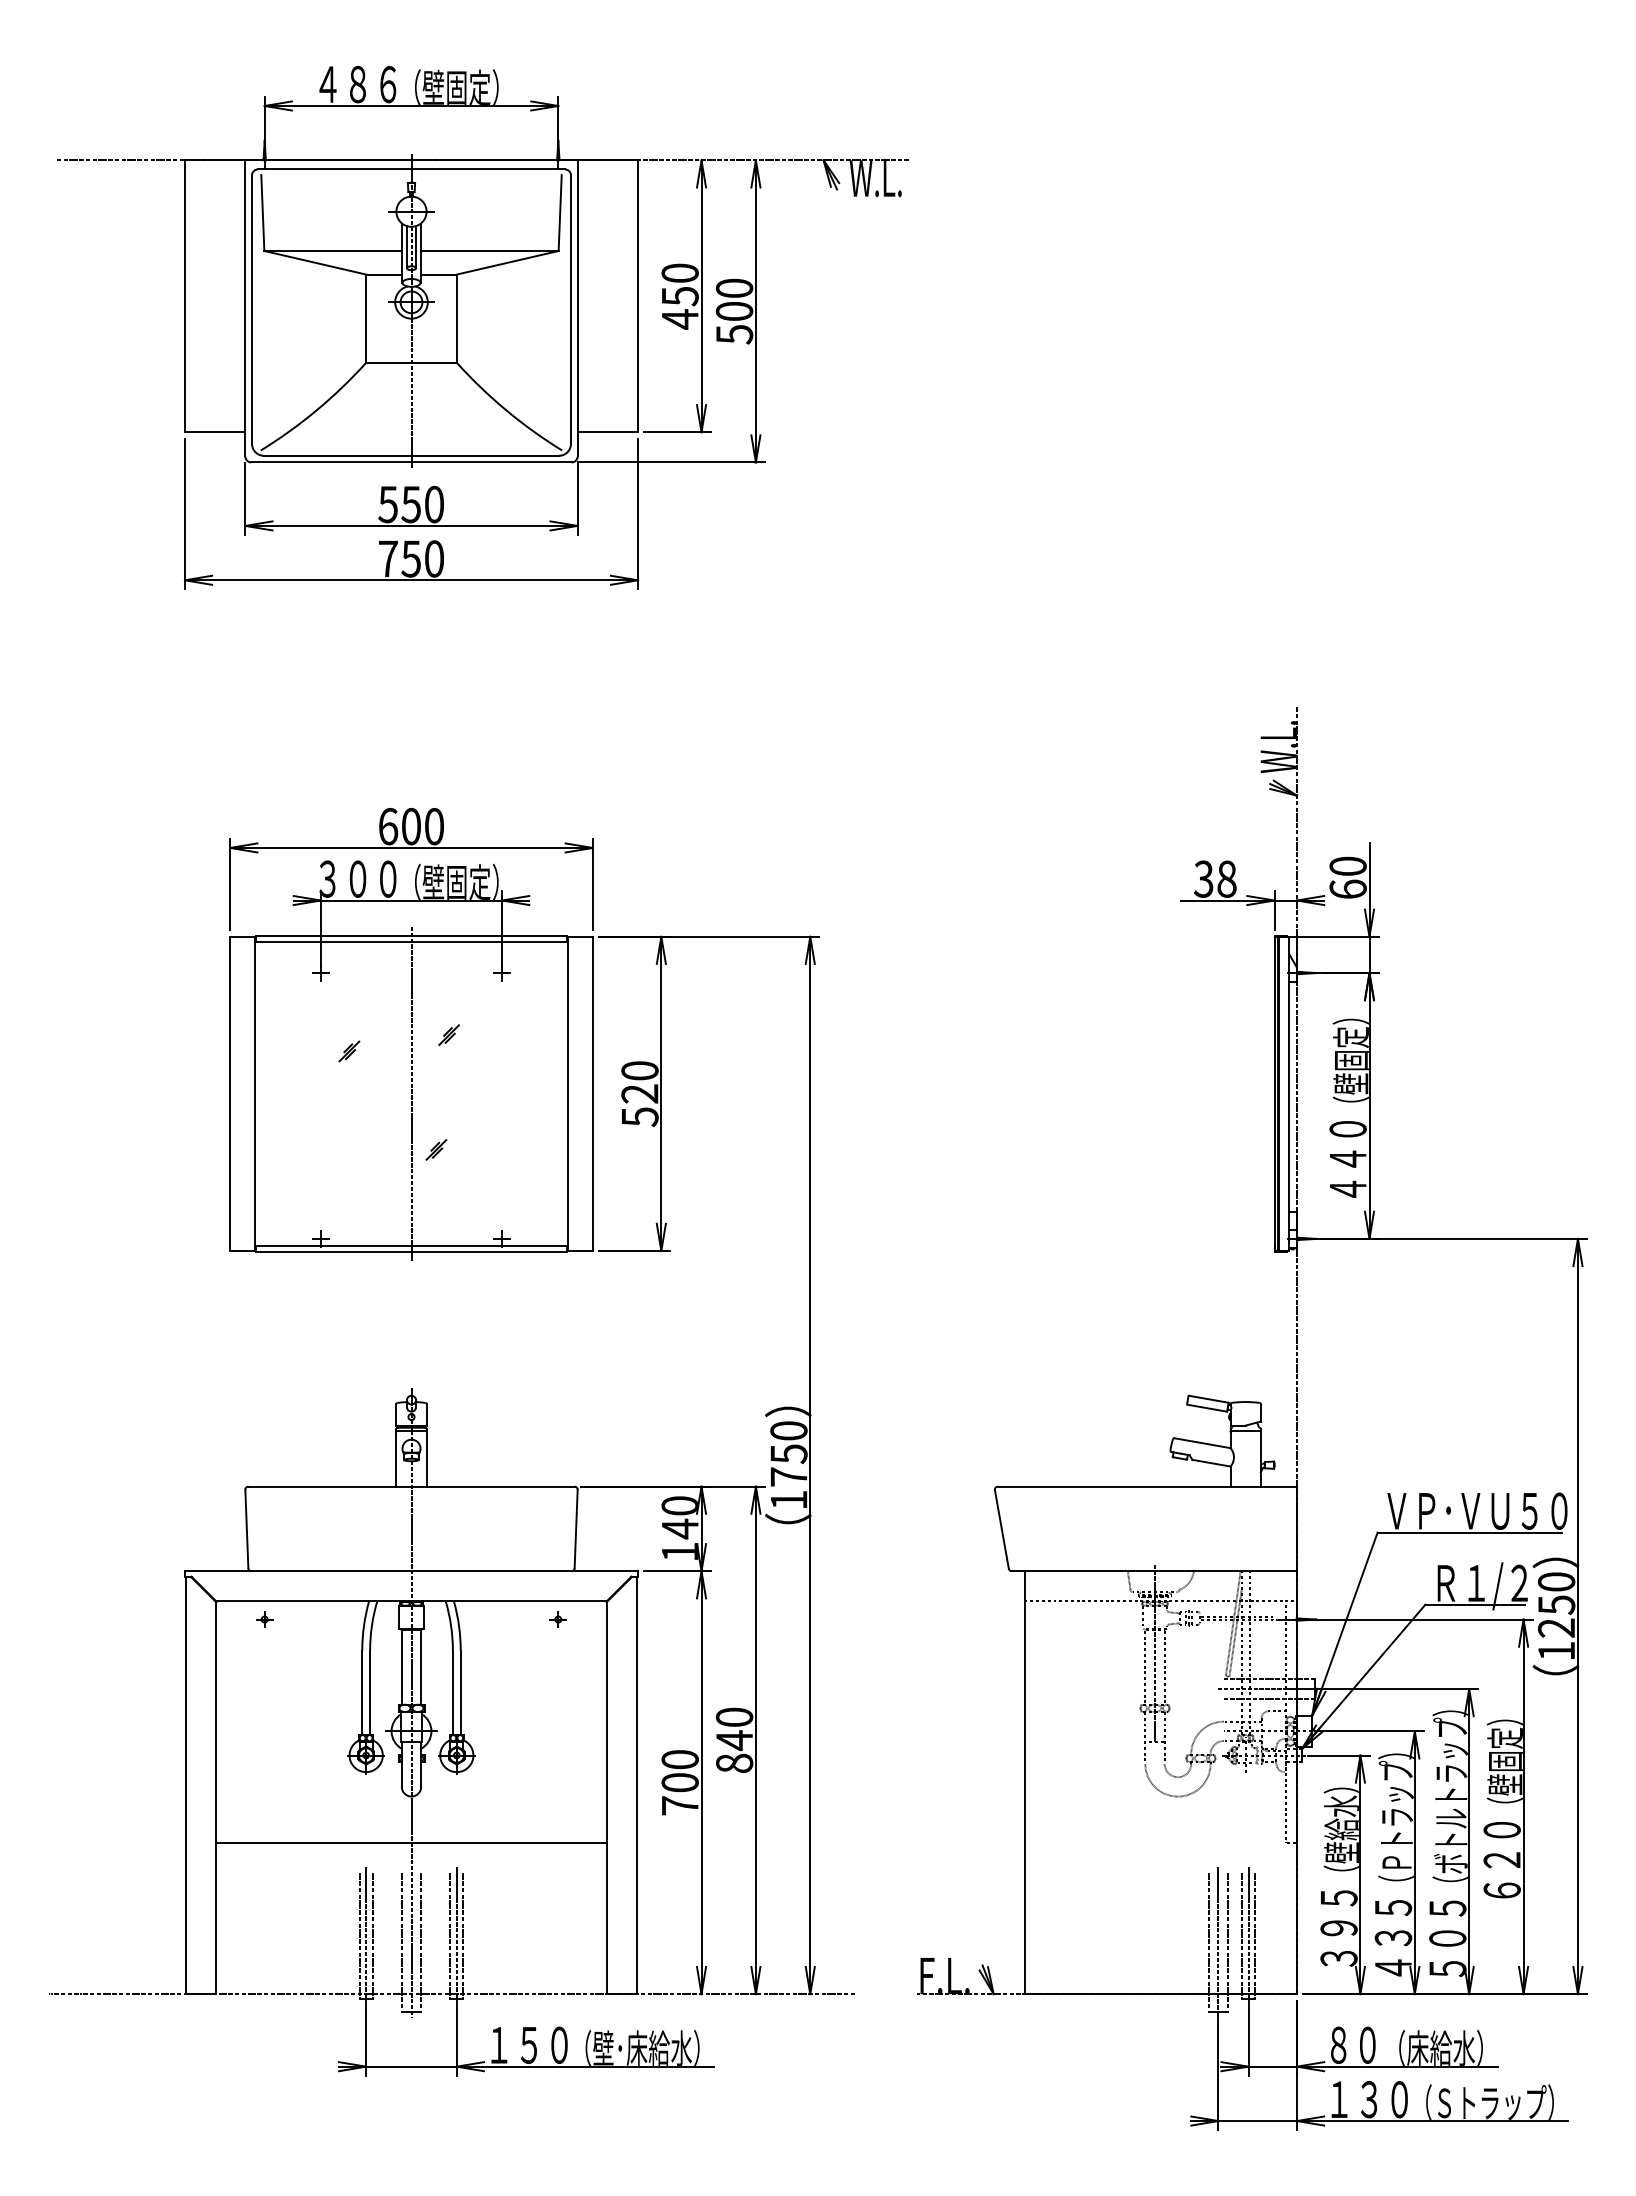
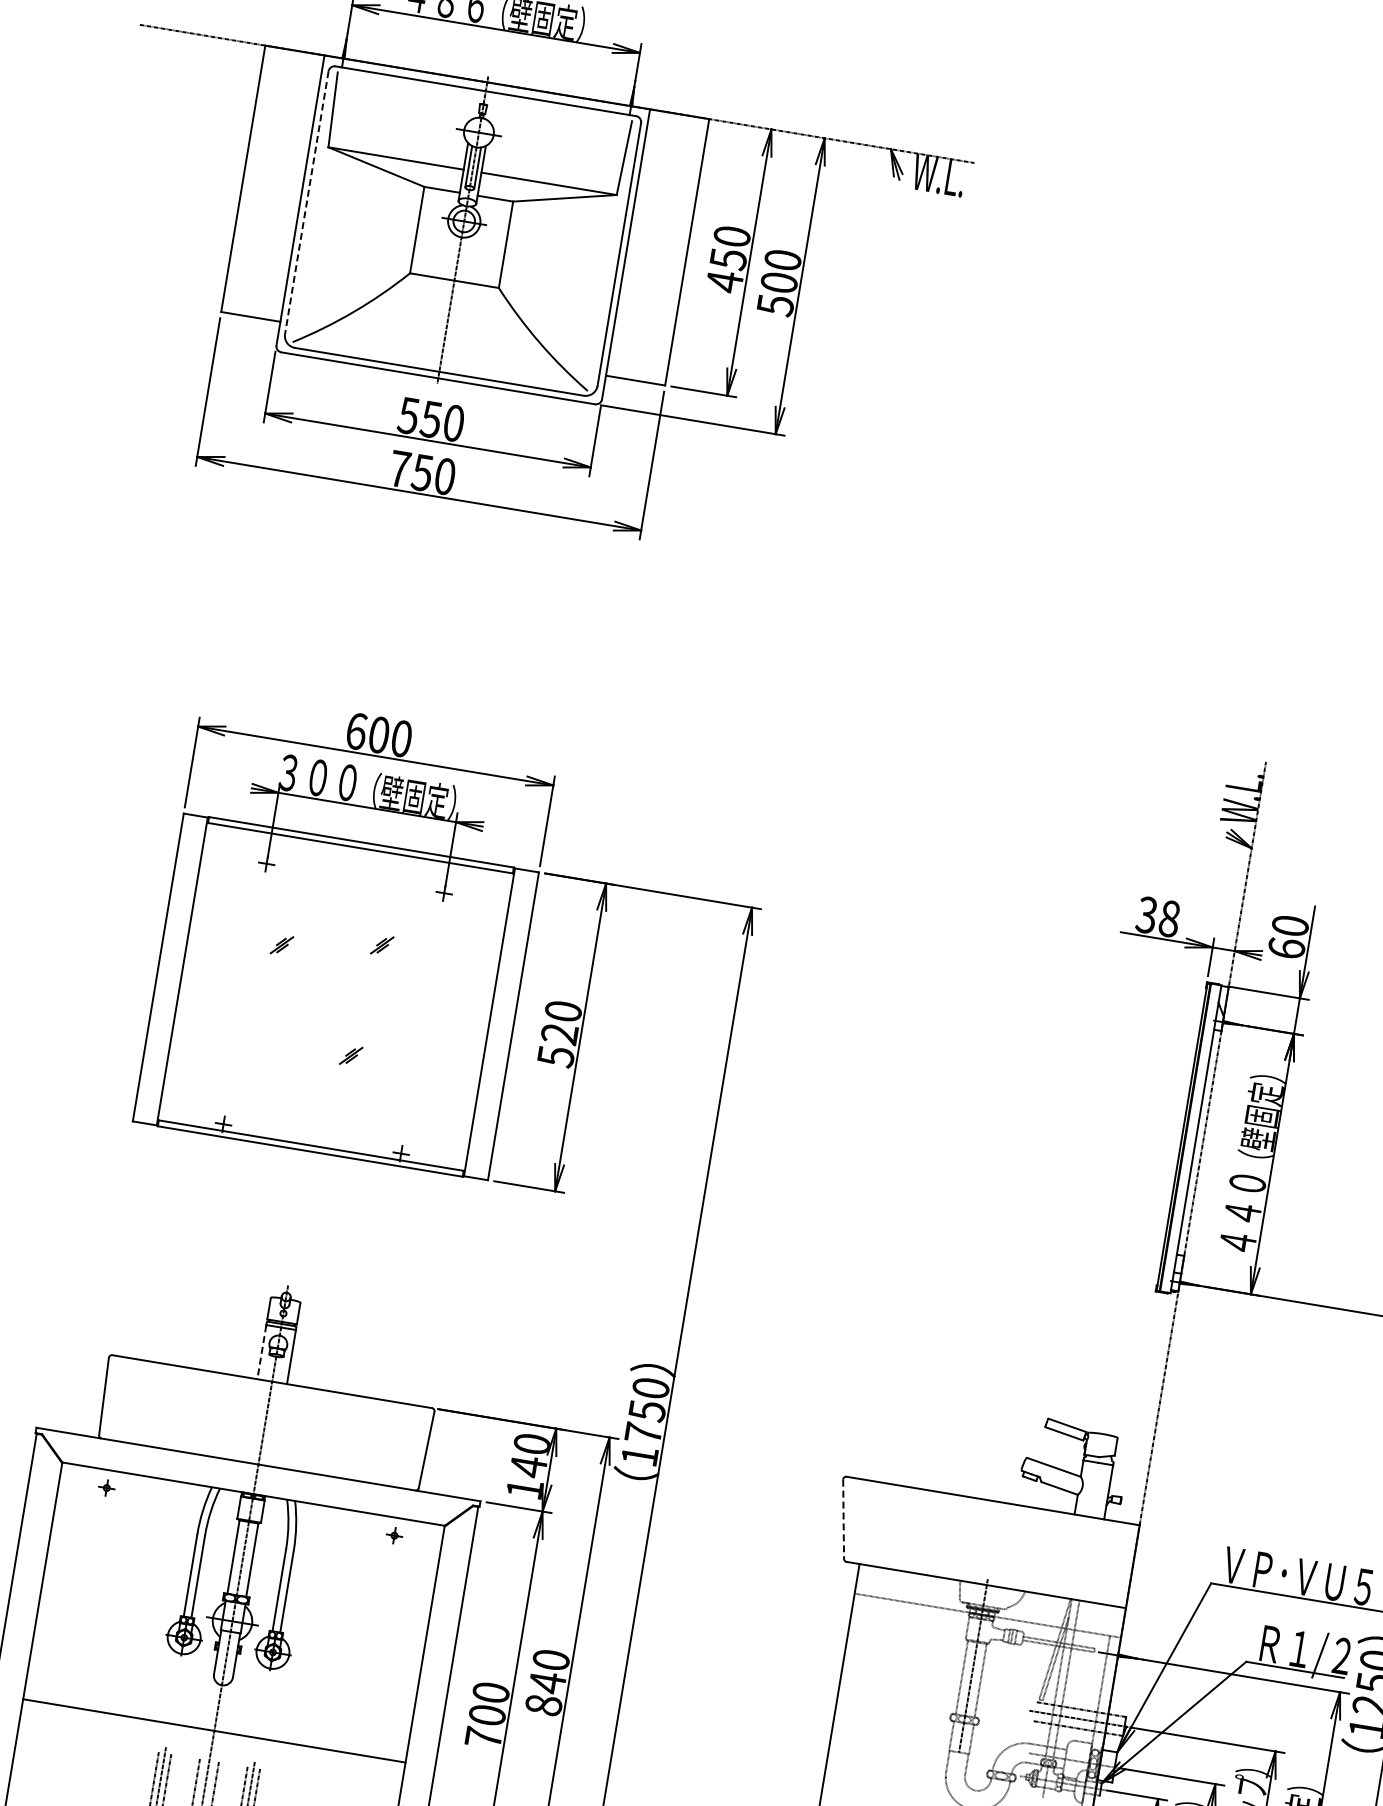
line: (252, 310) -> (307, 203), solid -> dashed
line: (411, 1093) -> (335, 996), removed
line: (396, 1459) -> (261, 1352), solid -> dashed
line: (1001, 1529) -> (843, 1519), solid -> dashed

